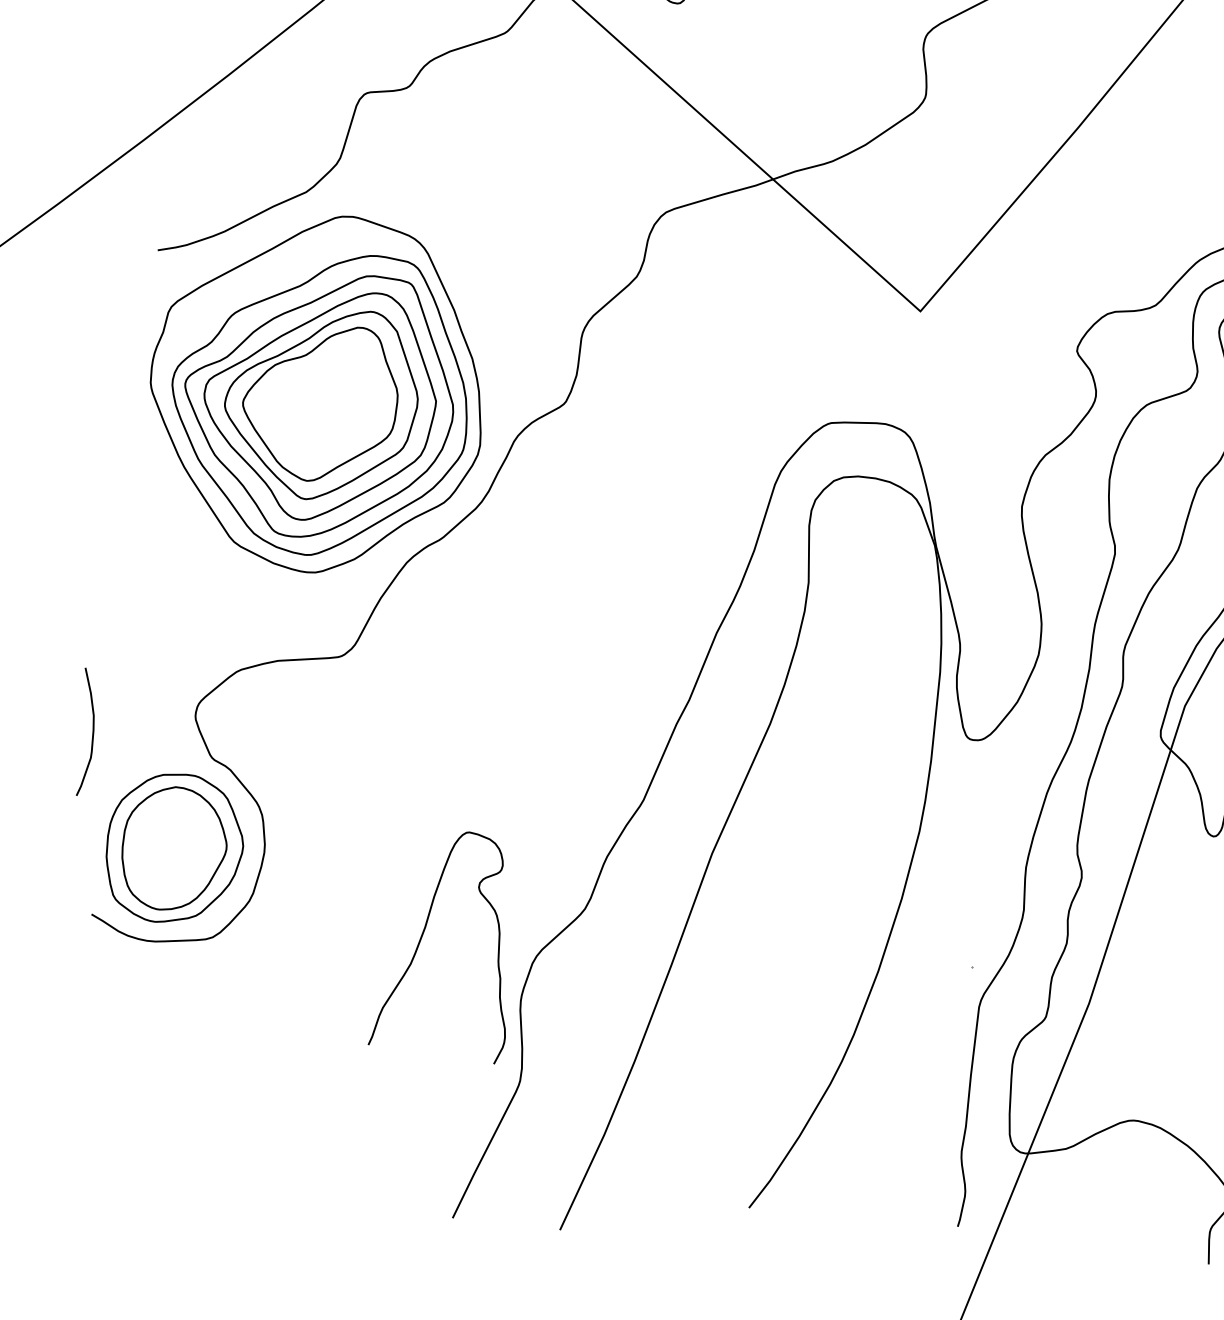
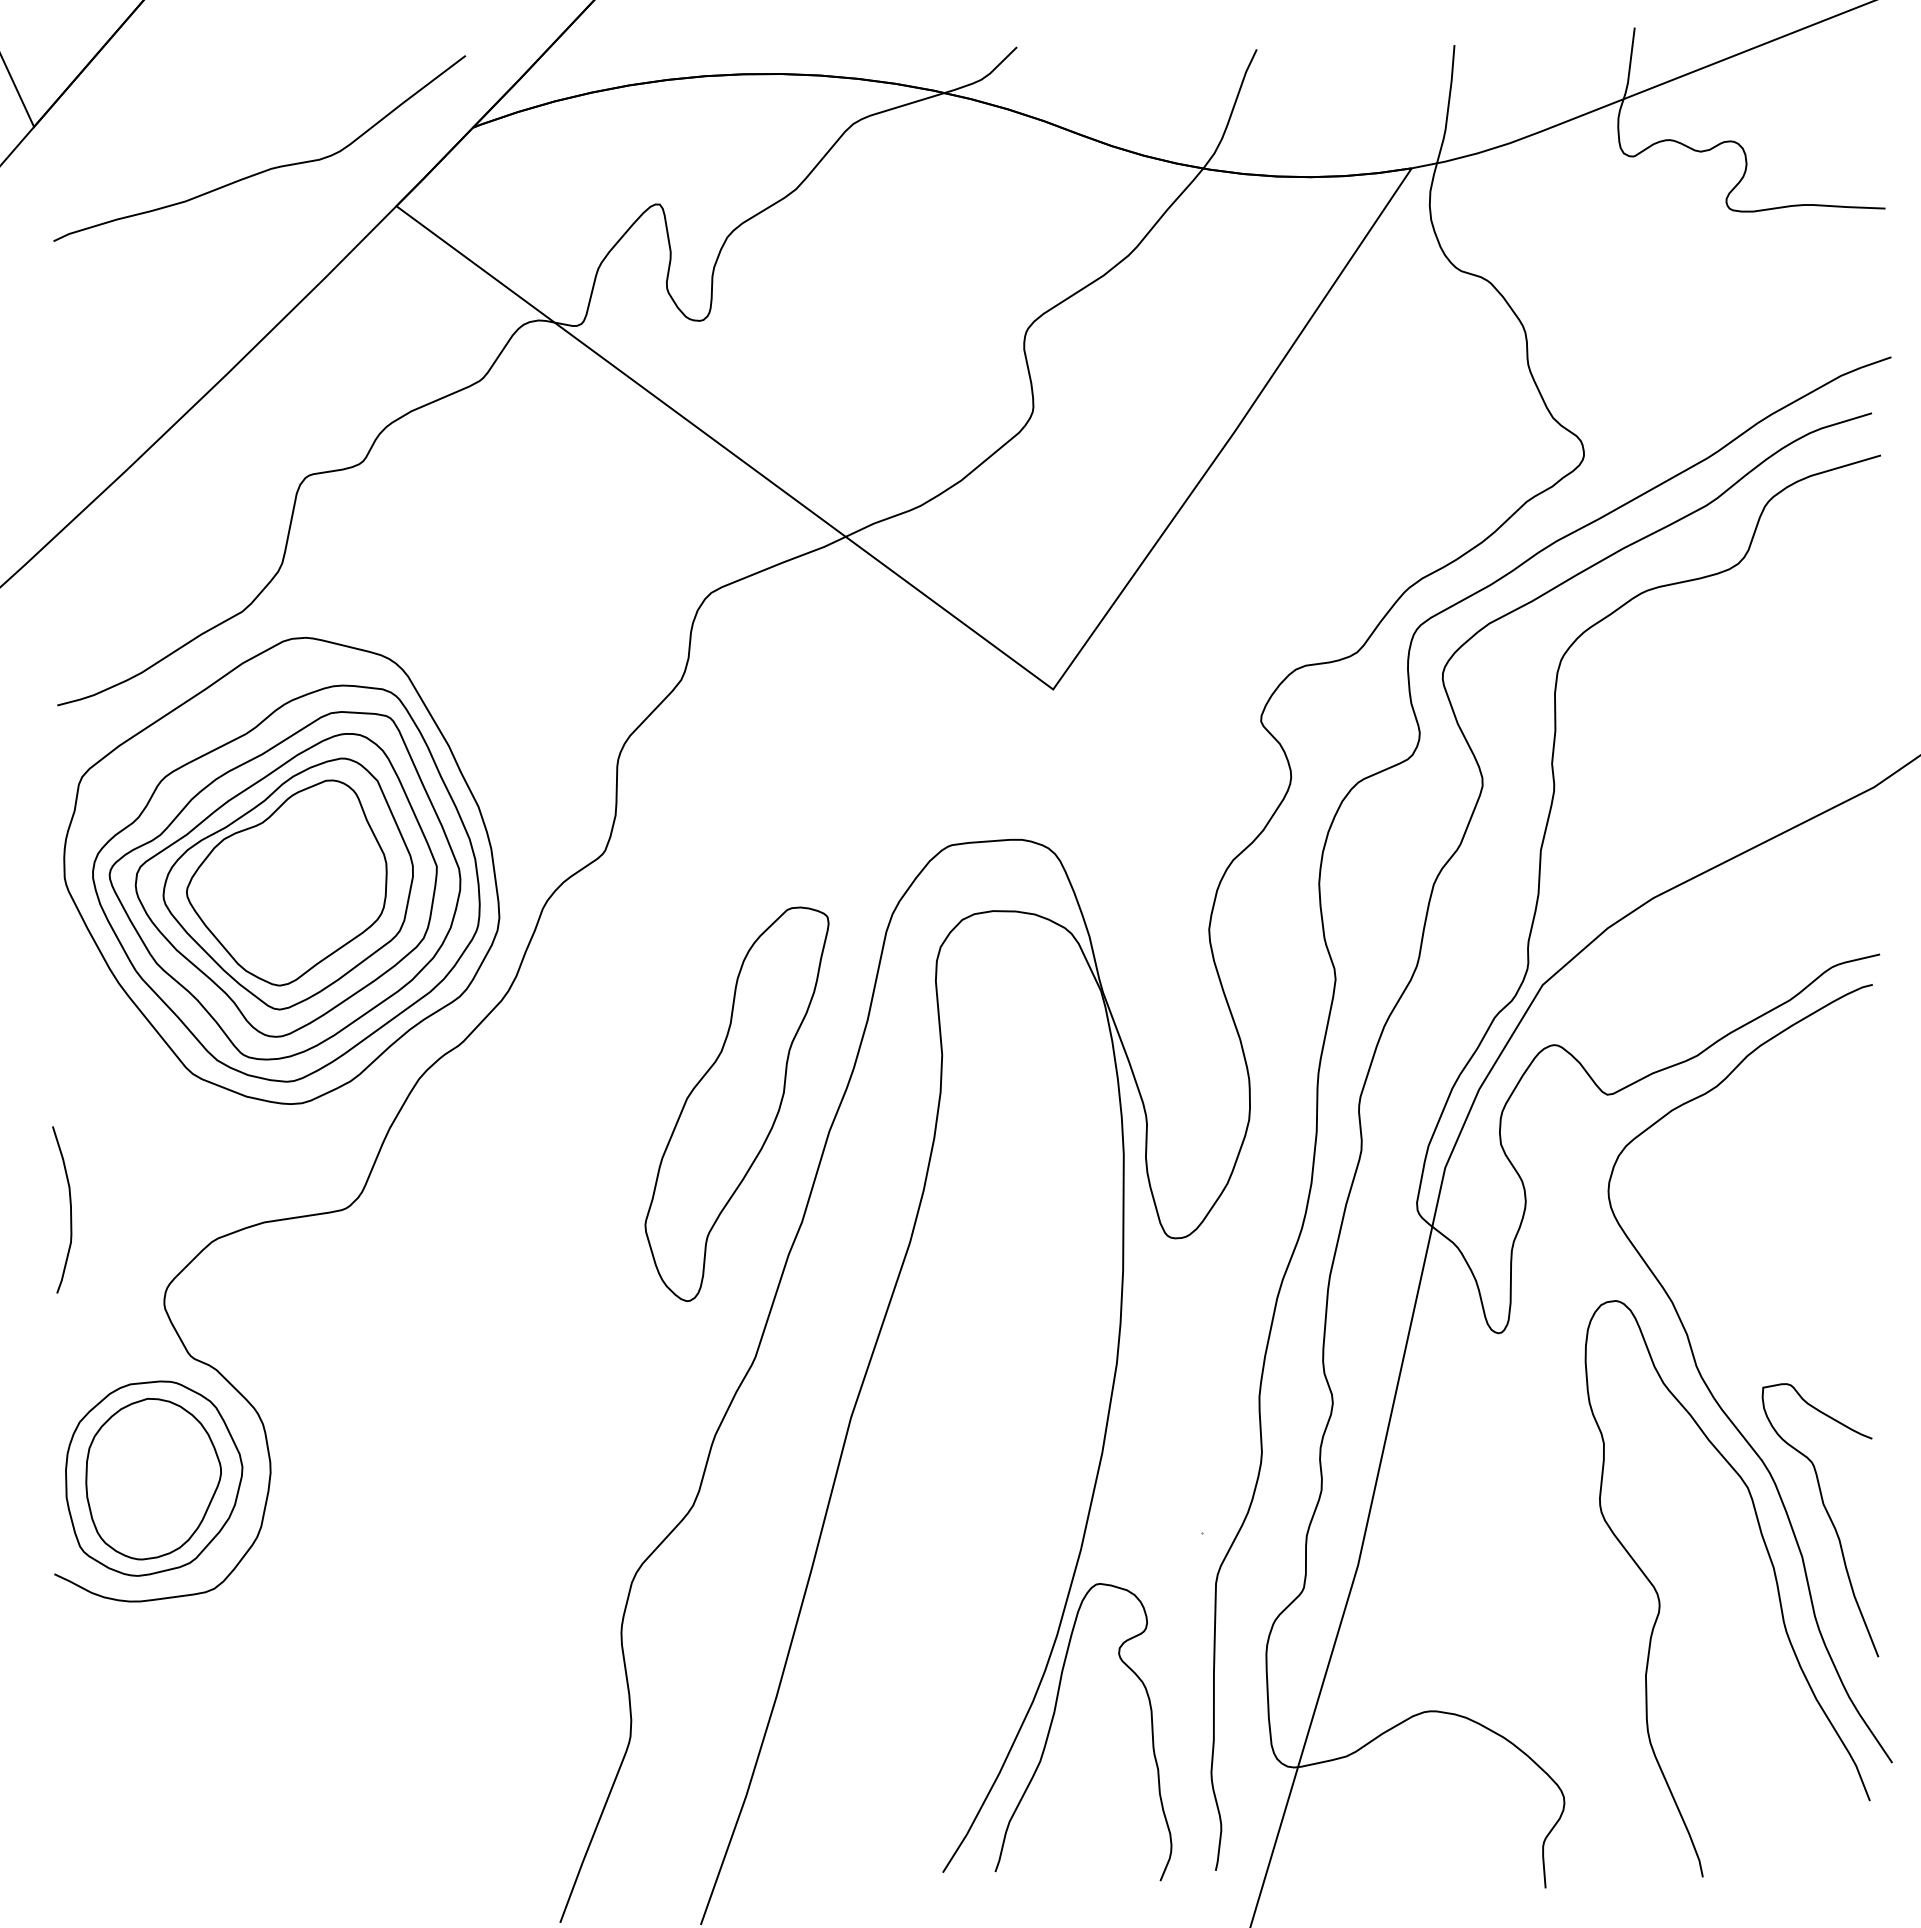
part: (647, 605) -> (736, 1104), added
curve: (92, 732) -> (70, 1209), moved
curve: (422, 935) -> (1052, 1723), moved

